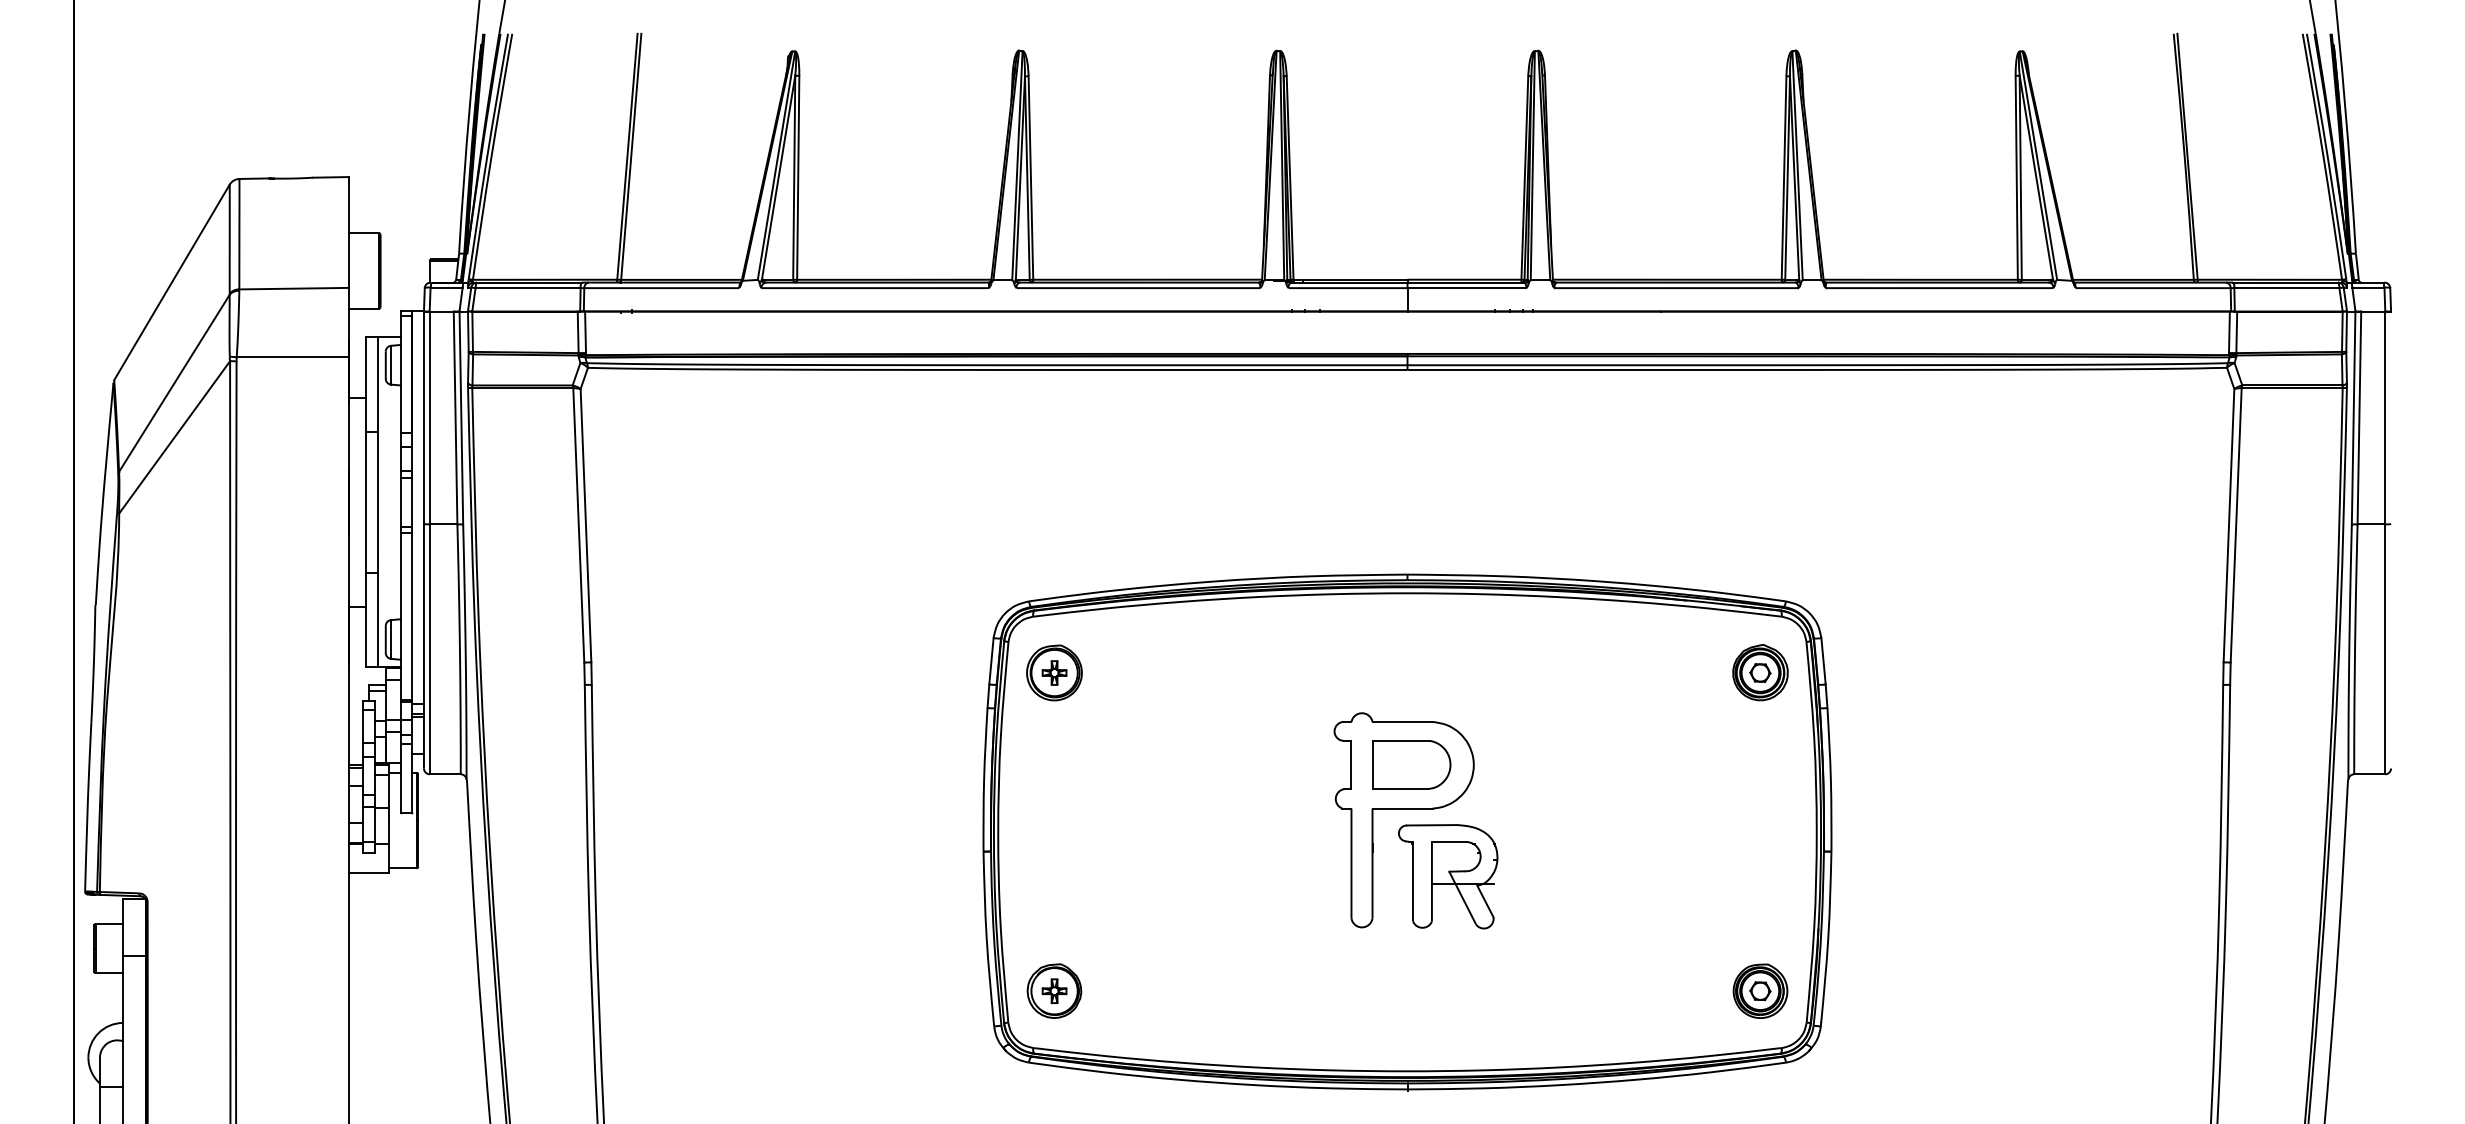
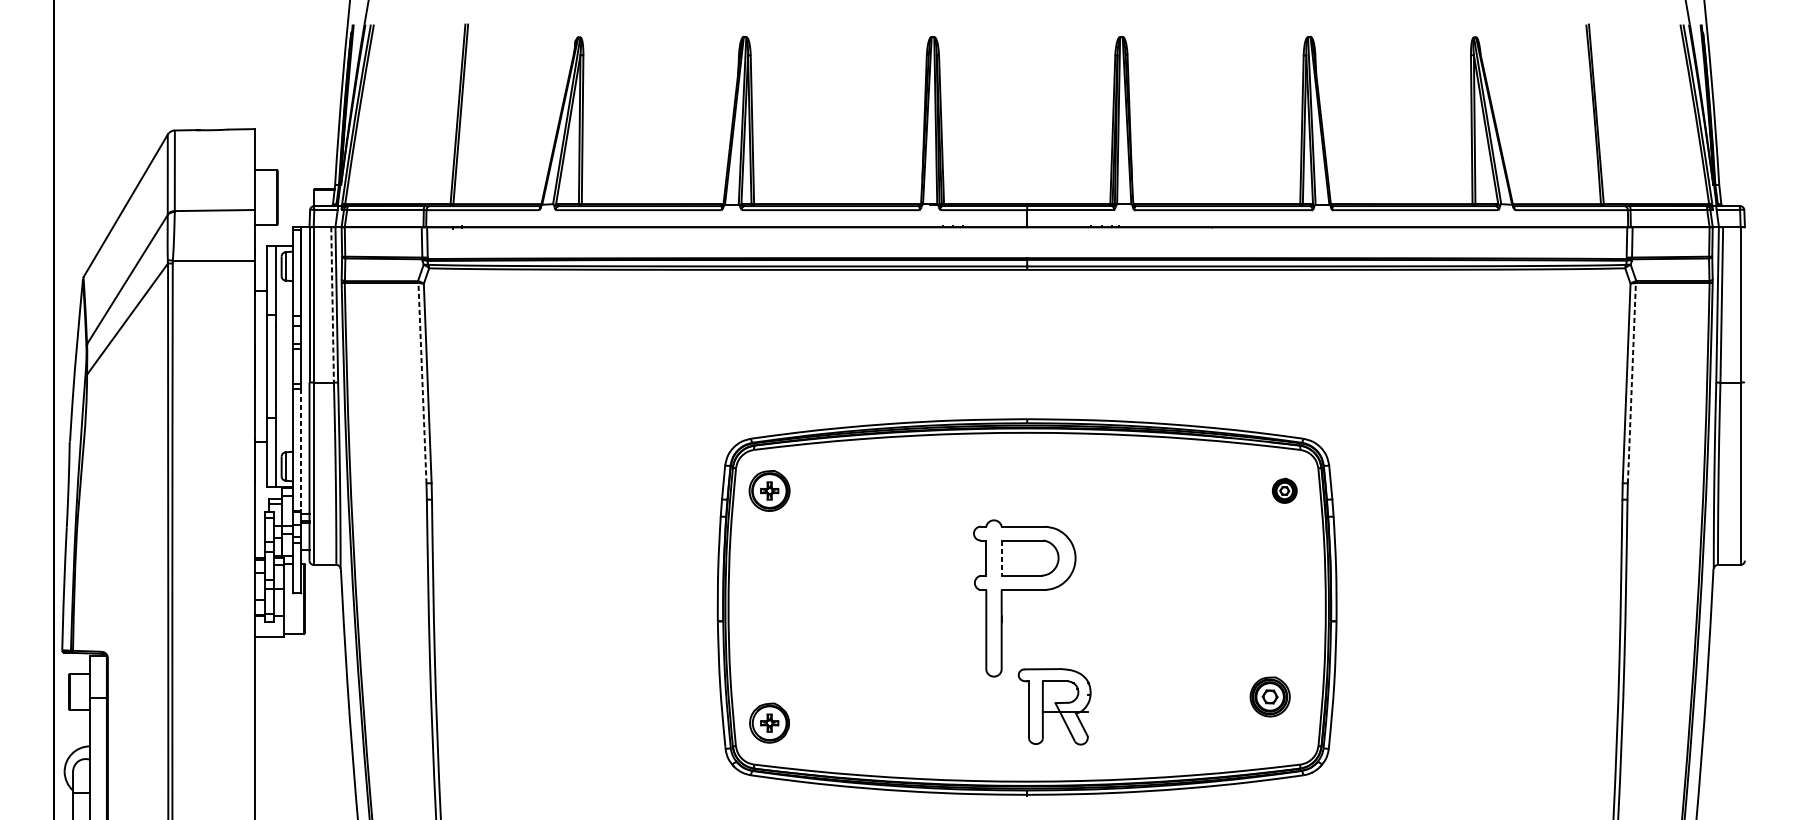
line: (455, 418) -> (332, 305), solid -> dashed
line: (578, 524) -> (422, 382), solid -> dashed
line: (2236, 524) -> (1632, 382), solid -> dashed
line: (412, 616) -> (301, 449), solid -> dashed
part: (1760, 672) -> (1284, 490), size x0.6
line: (1372, 765) -> (1001, 558), solid -> dashed
part: (1448, 876) -> (1054, 706), moved
part: (1760, 990) -> (1270, 696), moved

